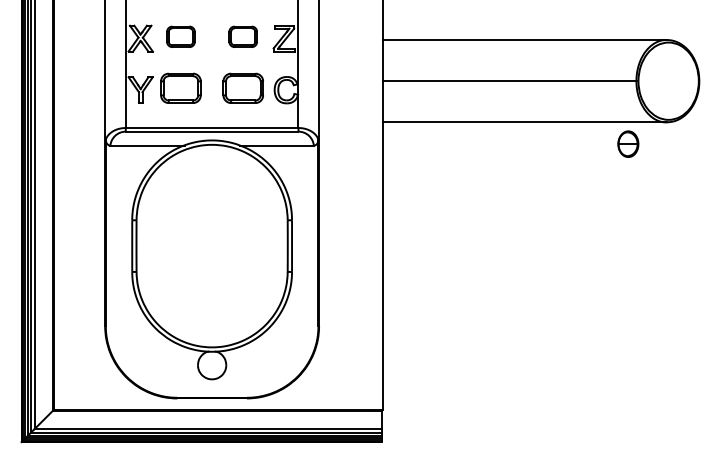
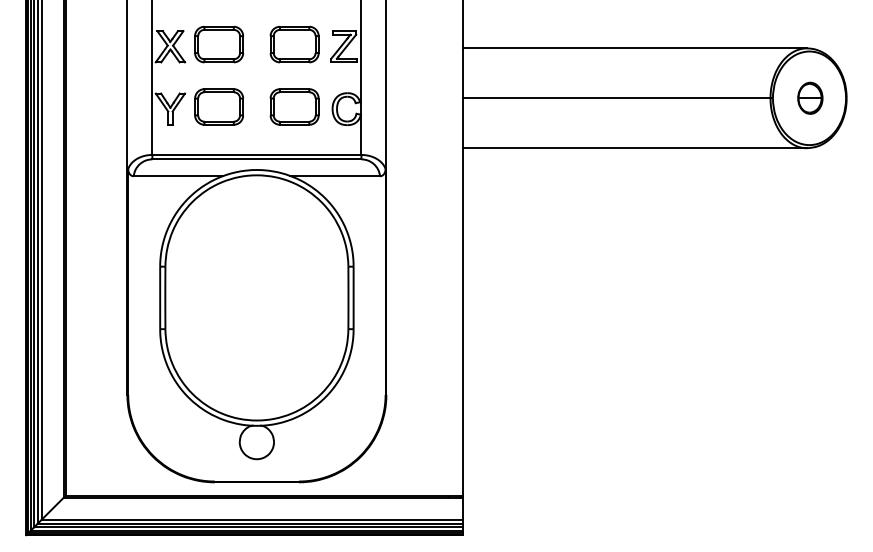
part: (180, 36) -> (218, 44), size x1.43
part: (242, 36) -> (293, 44), size x1.43
part: (628, 143) -> (810, 97), moved

